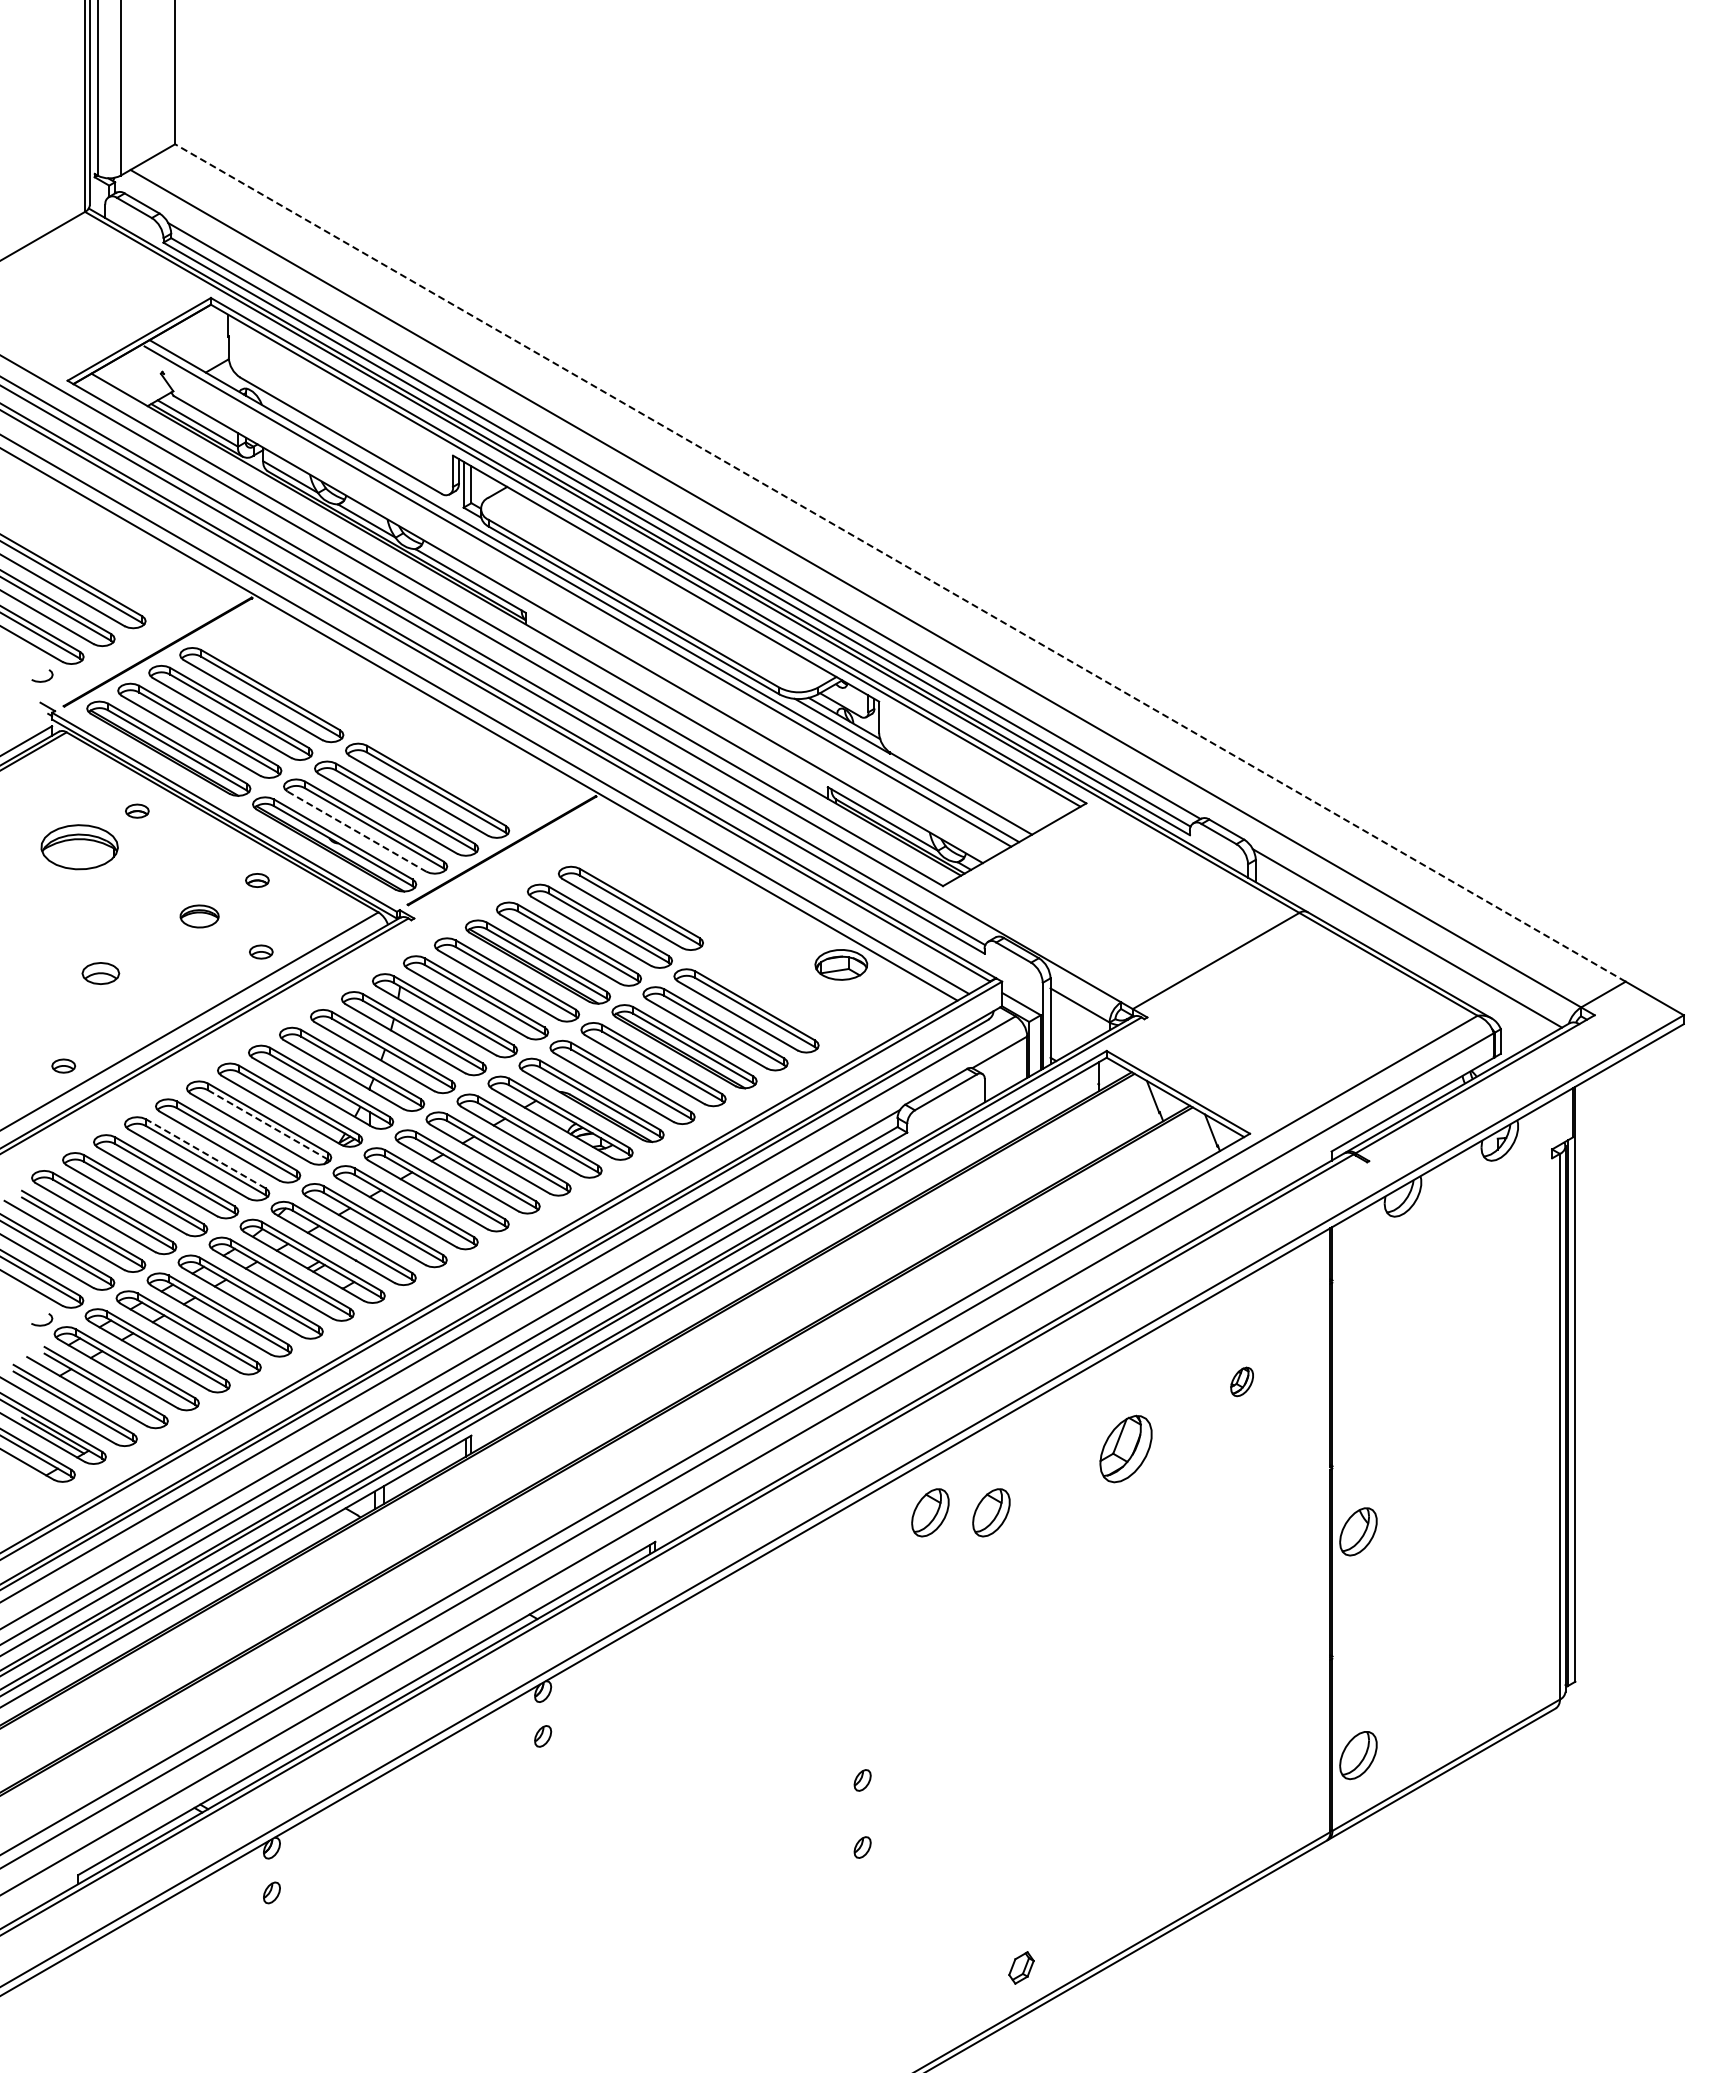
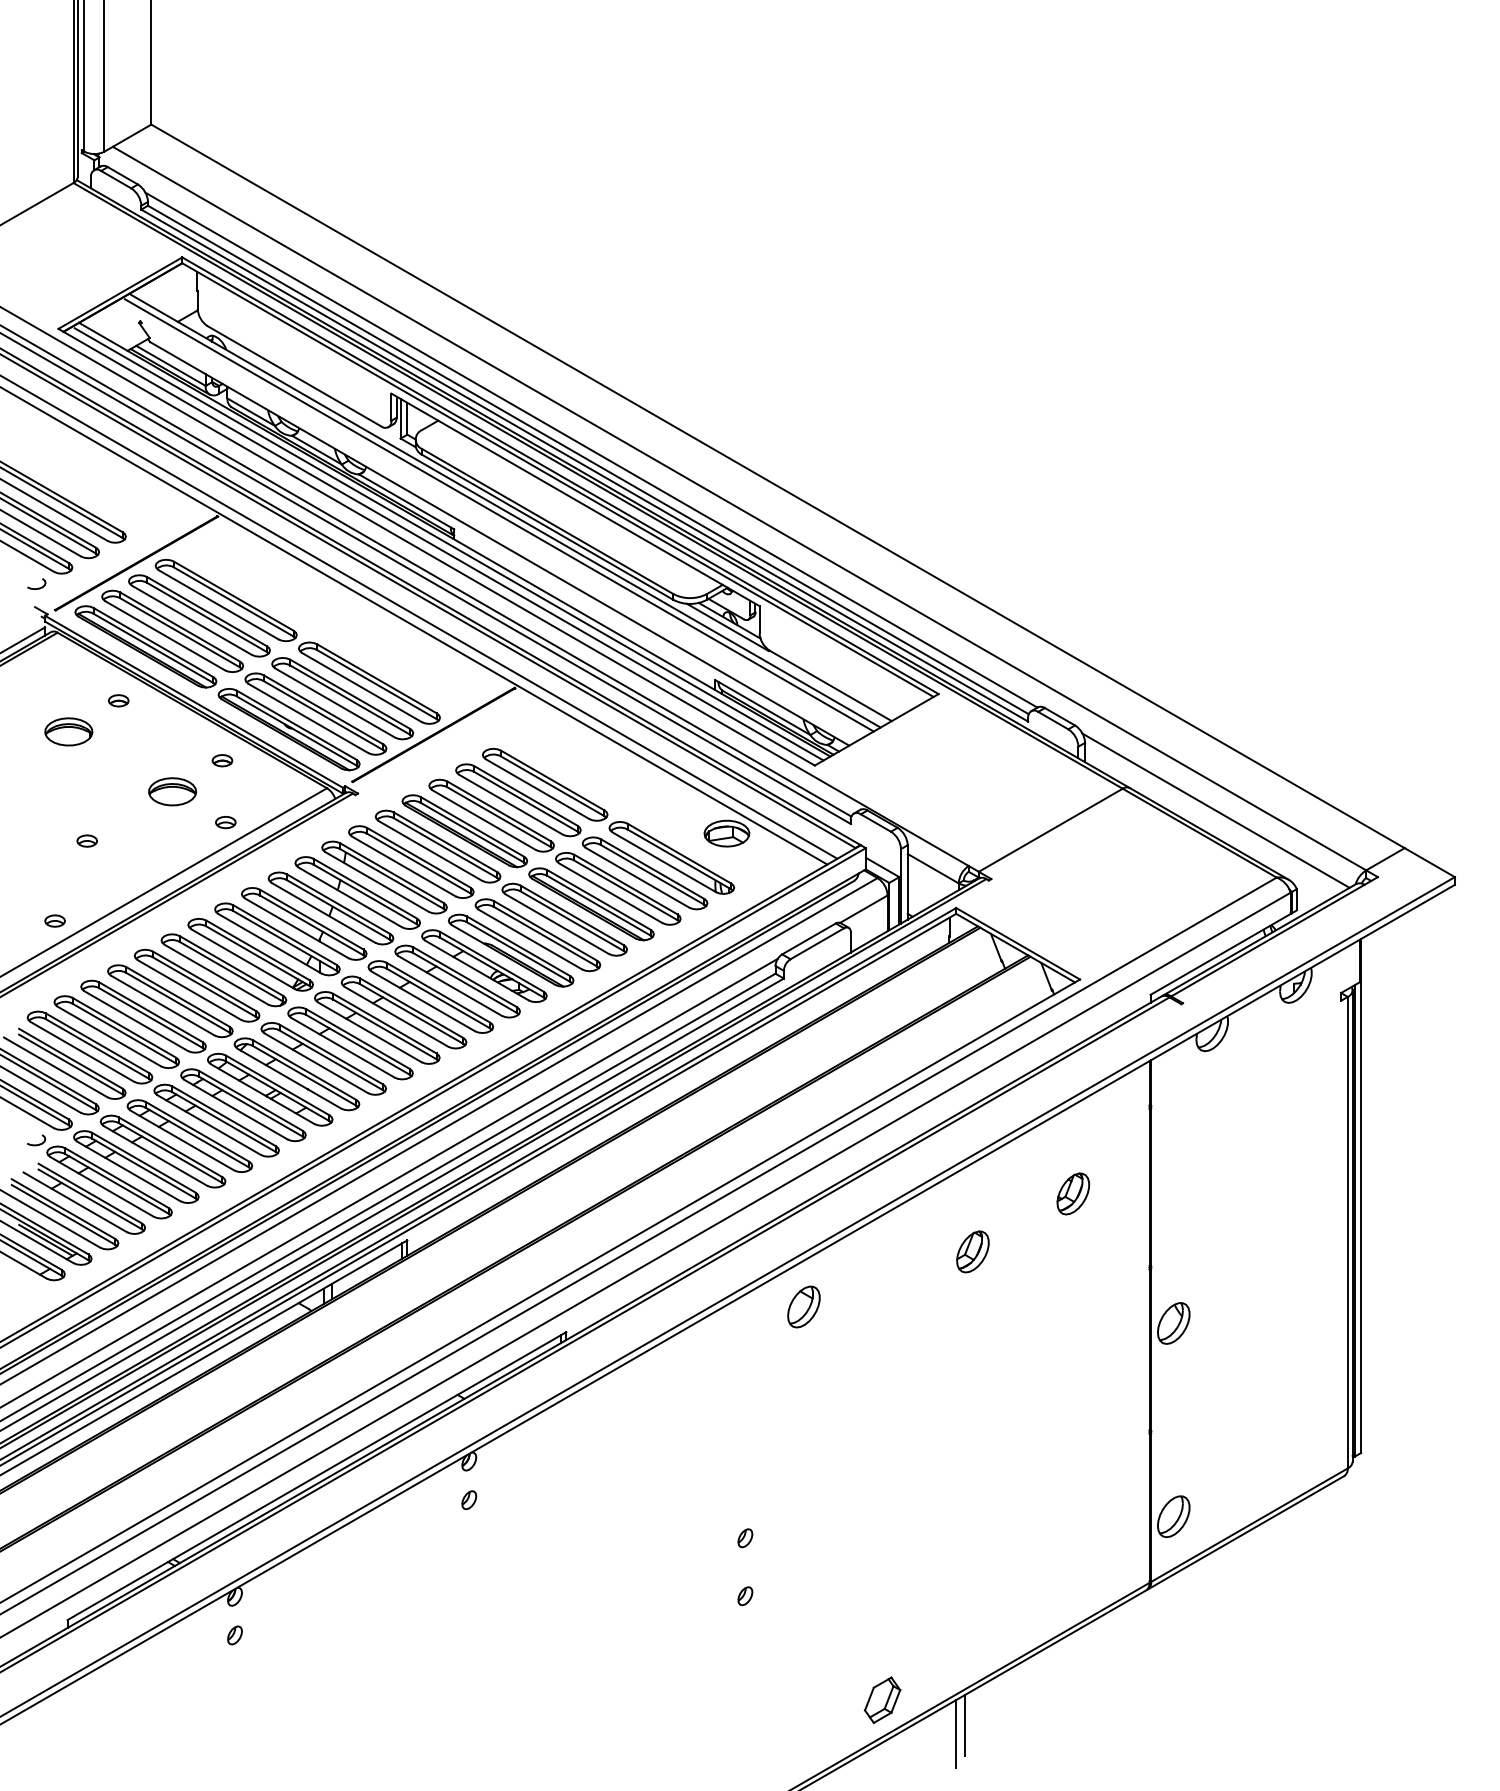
line: (900, 562) -> (778, 485), dashed -> solid
line: (519, 629) -> (448, 543), added
line: (357, 831) -> (308, 718), dashed -> solid
part: (79, 846) -> (68, 731), size x0.71
part: (199, 916) -> (172, 791), size x1.43
part: (100, 973) -> (86, 841), size x0.62
part: (777, 992) -> (671, 857), added
line: (268, 1125) -> (232, 972), dashed -> solid
line: (205, 1153) -> (177, 996), dashed -> solid
part: (1241, 1381) -> (1072, 1193), size x1.67
part: (1125, 1448) -> (972, 1251), size x0.71
part: (991, 1512) -> (856, 1306), removed
part: (1021, 1967) -> (882, 1699), size x1.67
line: (1116, 1997) -> (964, 1725), added
line: (1106, 2006) -> (956, 1733), added

